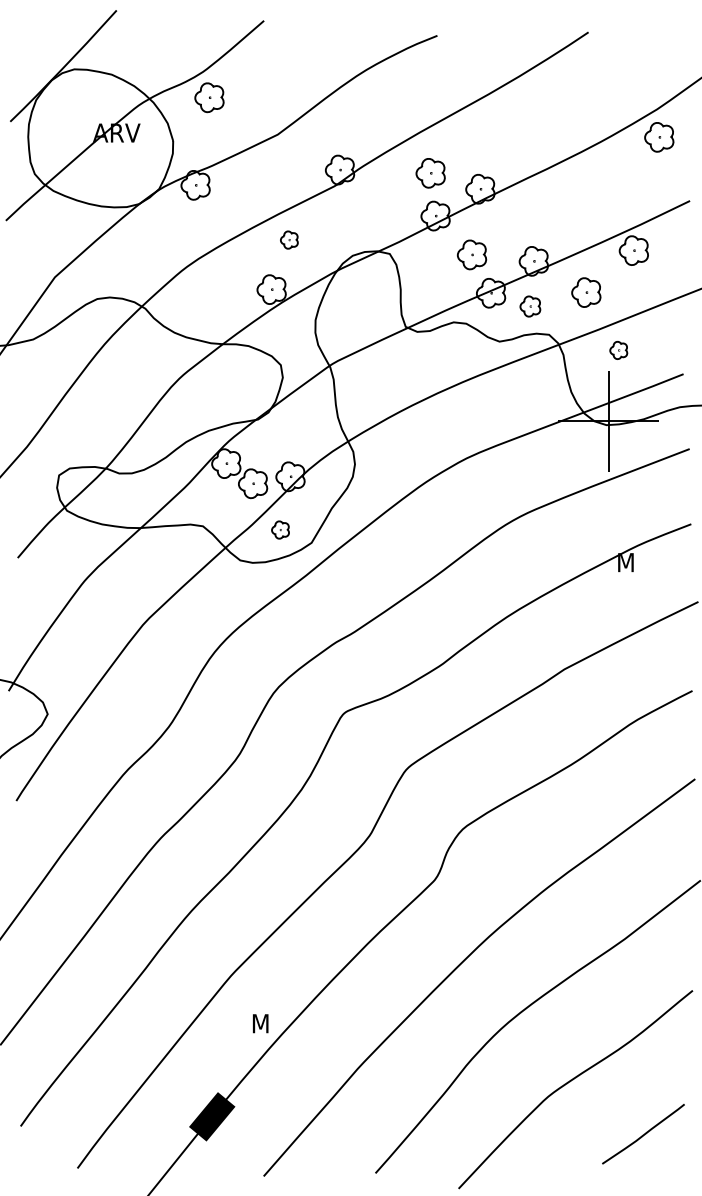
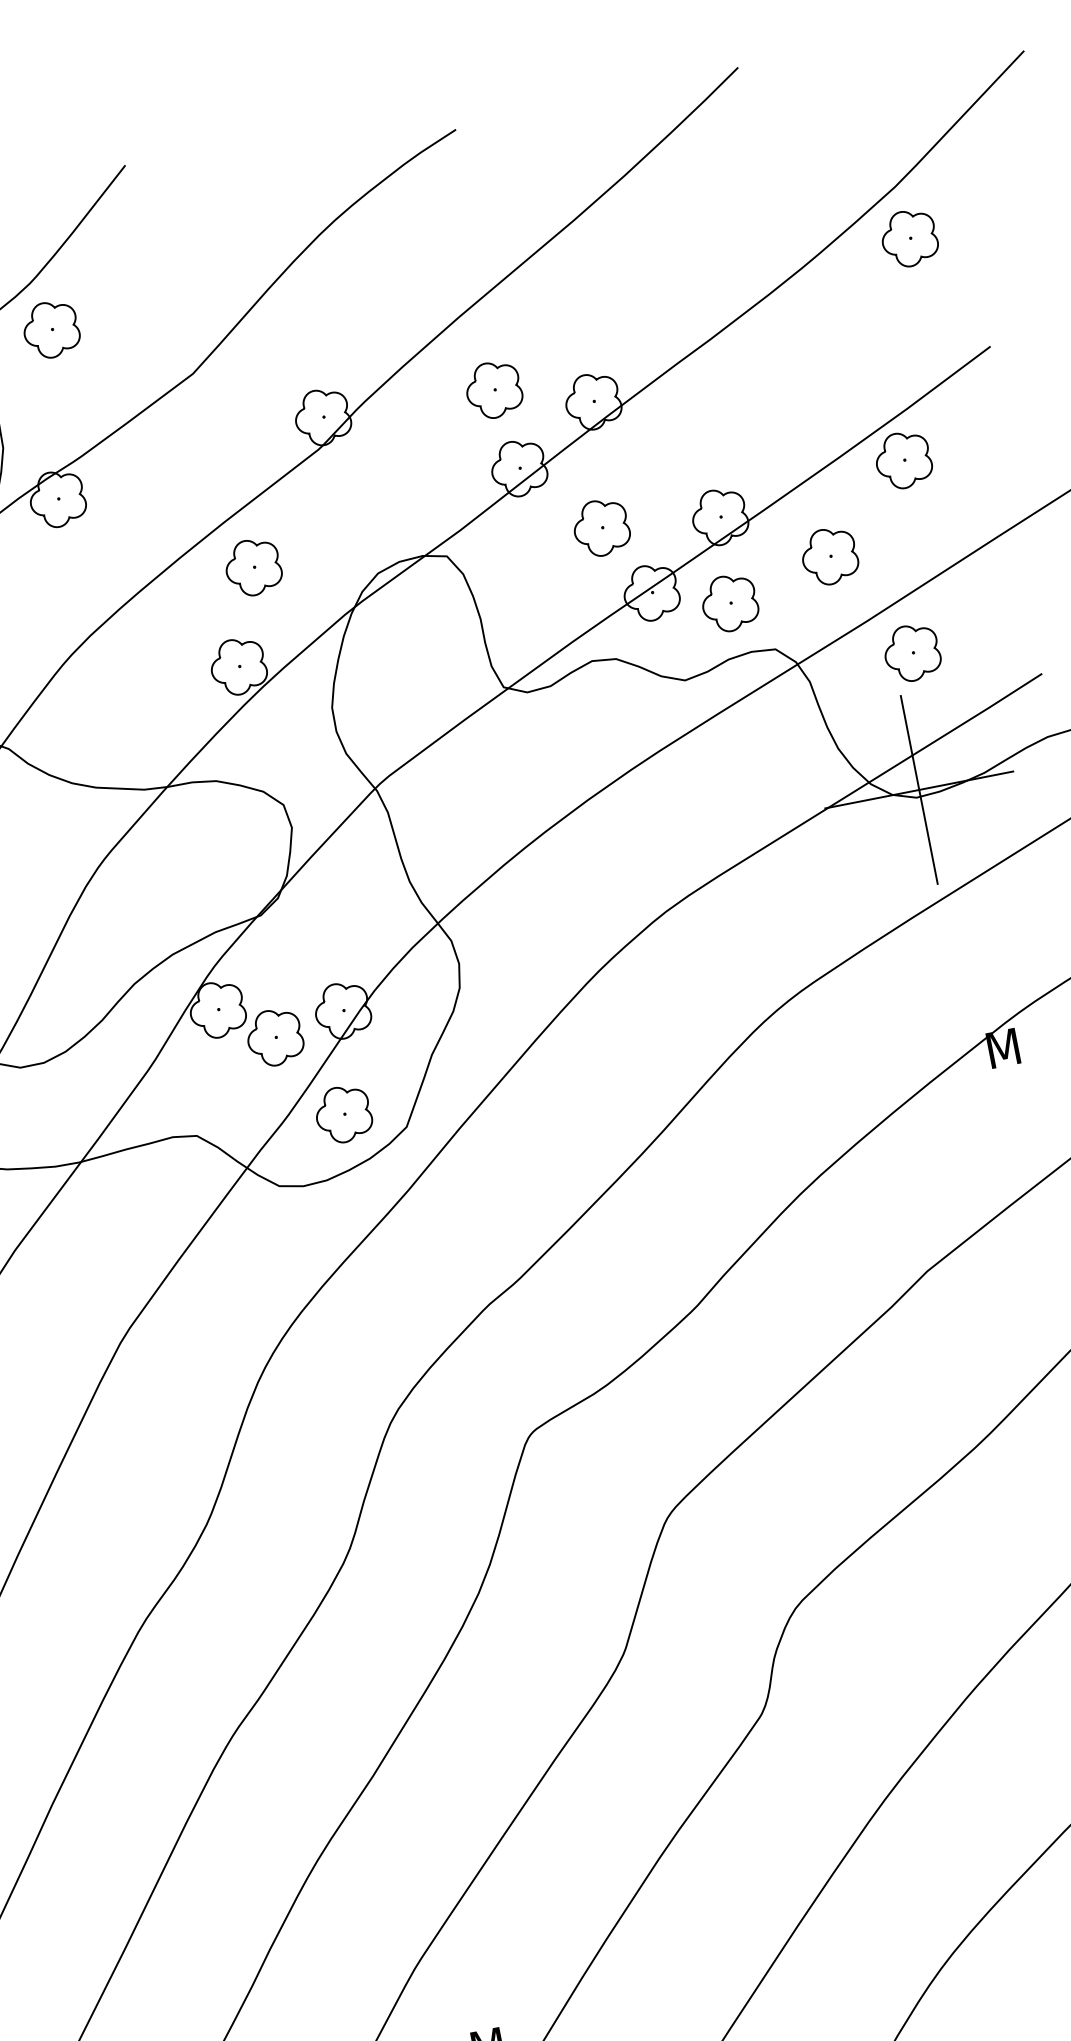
part: (289, 239) -> (253, 566), size x1.67
part: (530, 306) -> (730, 603), size x1.43
part: (618, 350) -> (911, 653), size x1.67
part: (280, 529) -> (343, 1113), size x1.67

